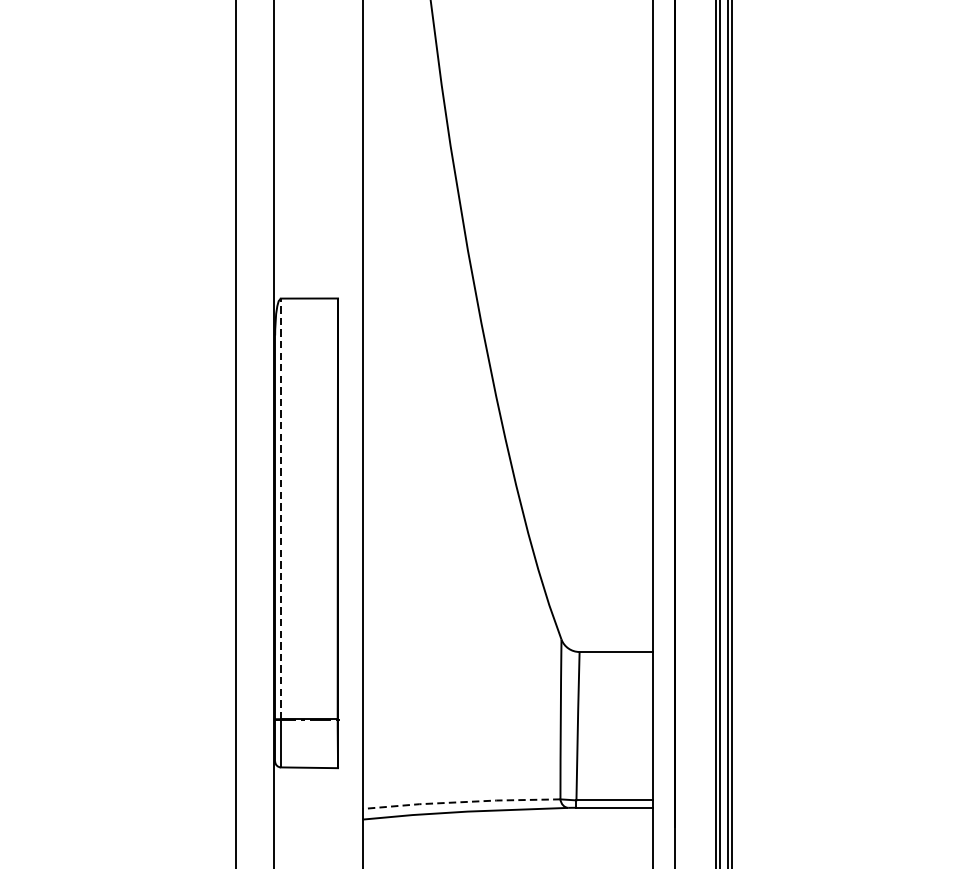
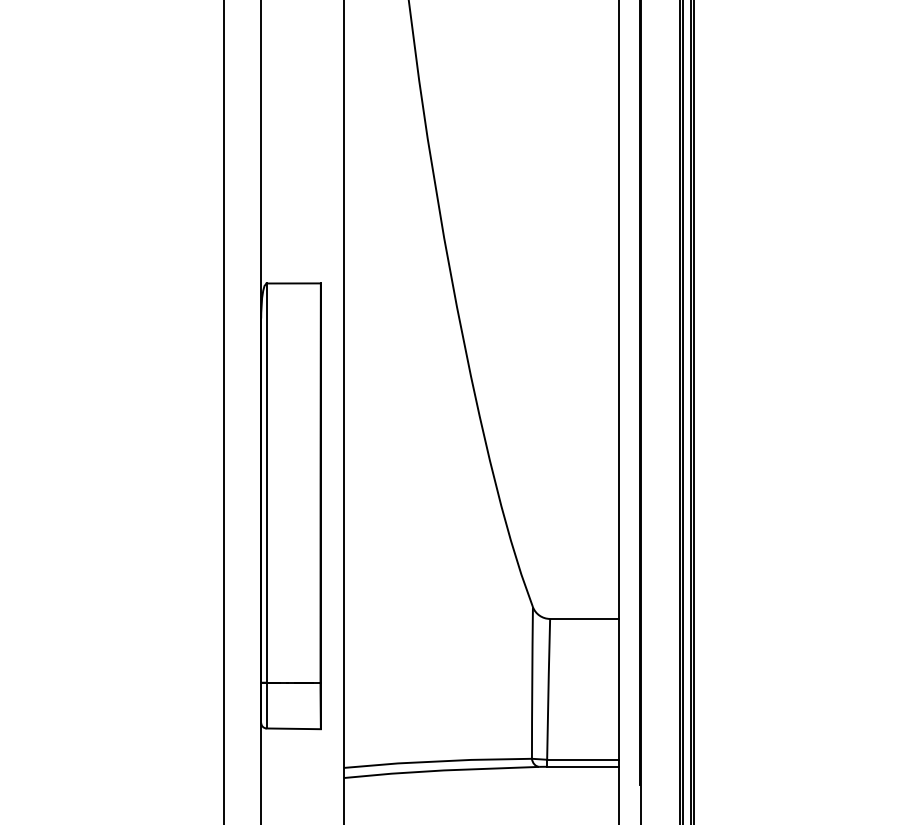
line: (280, 509) -> (266, 483), dashed -> solid
line: (460, 802) -> (437, 761), dashed -> solid

